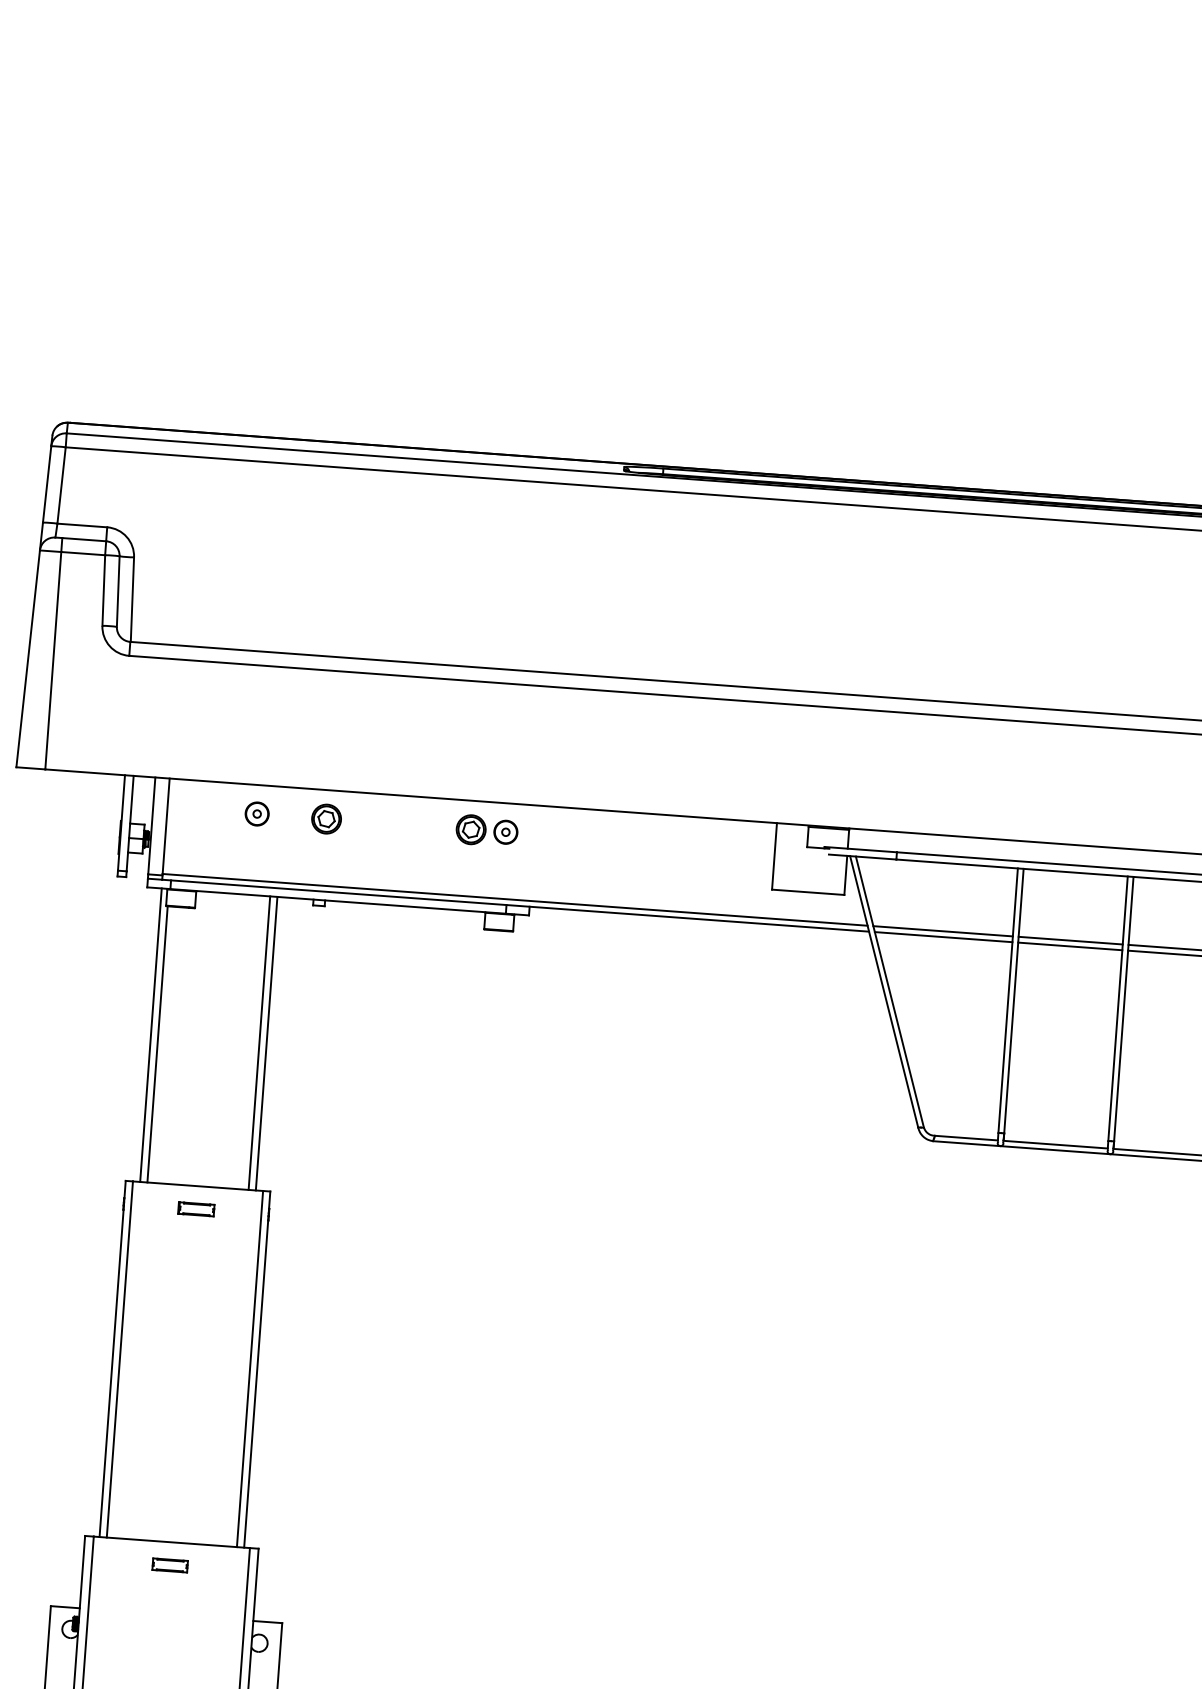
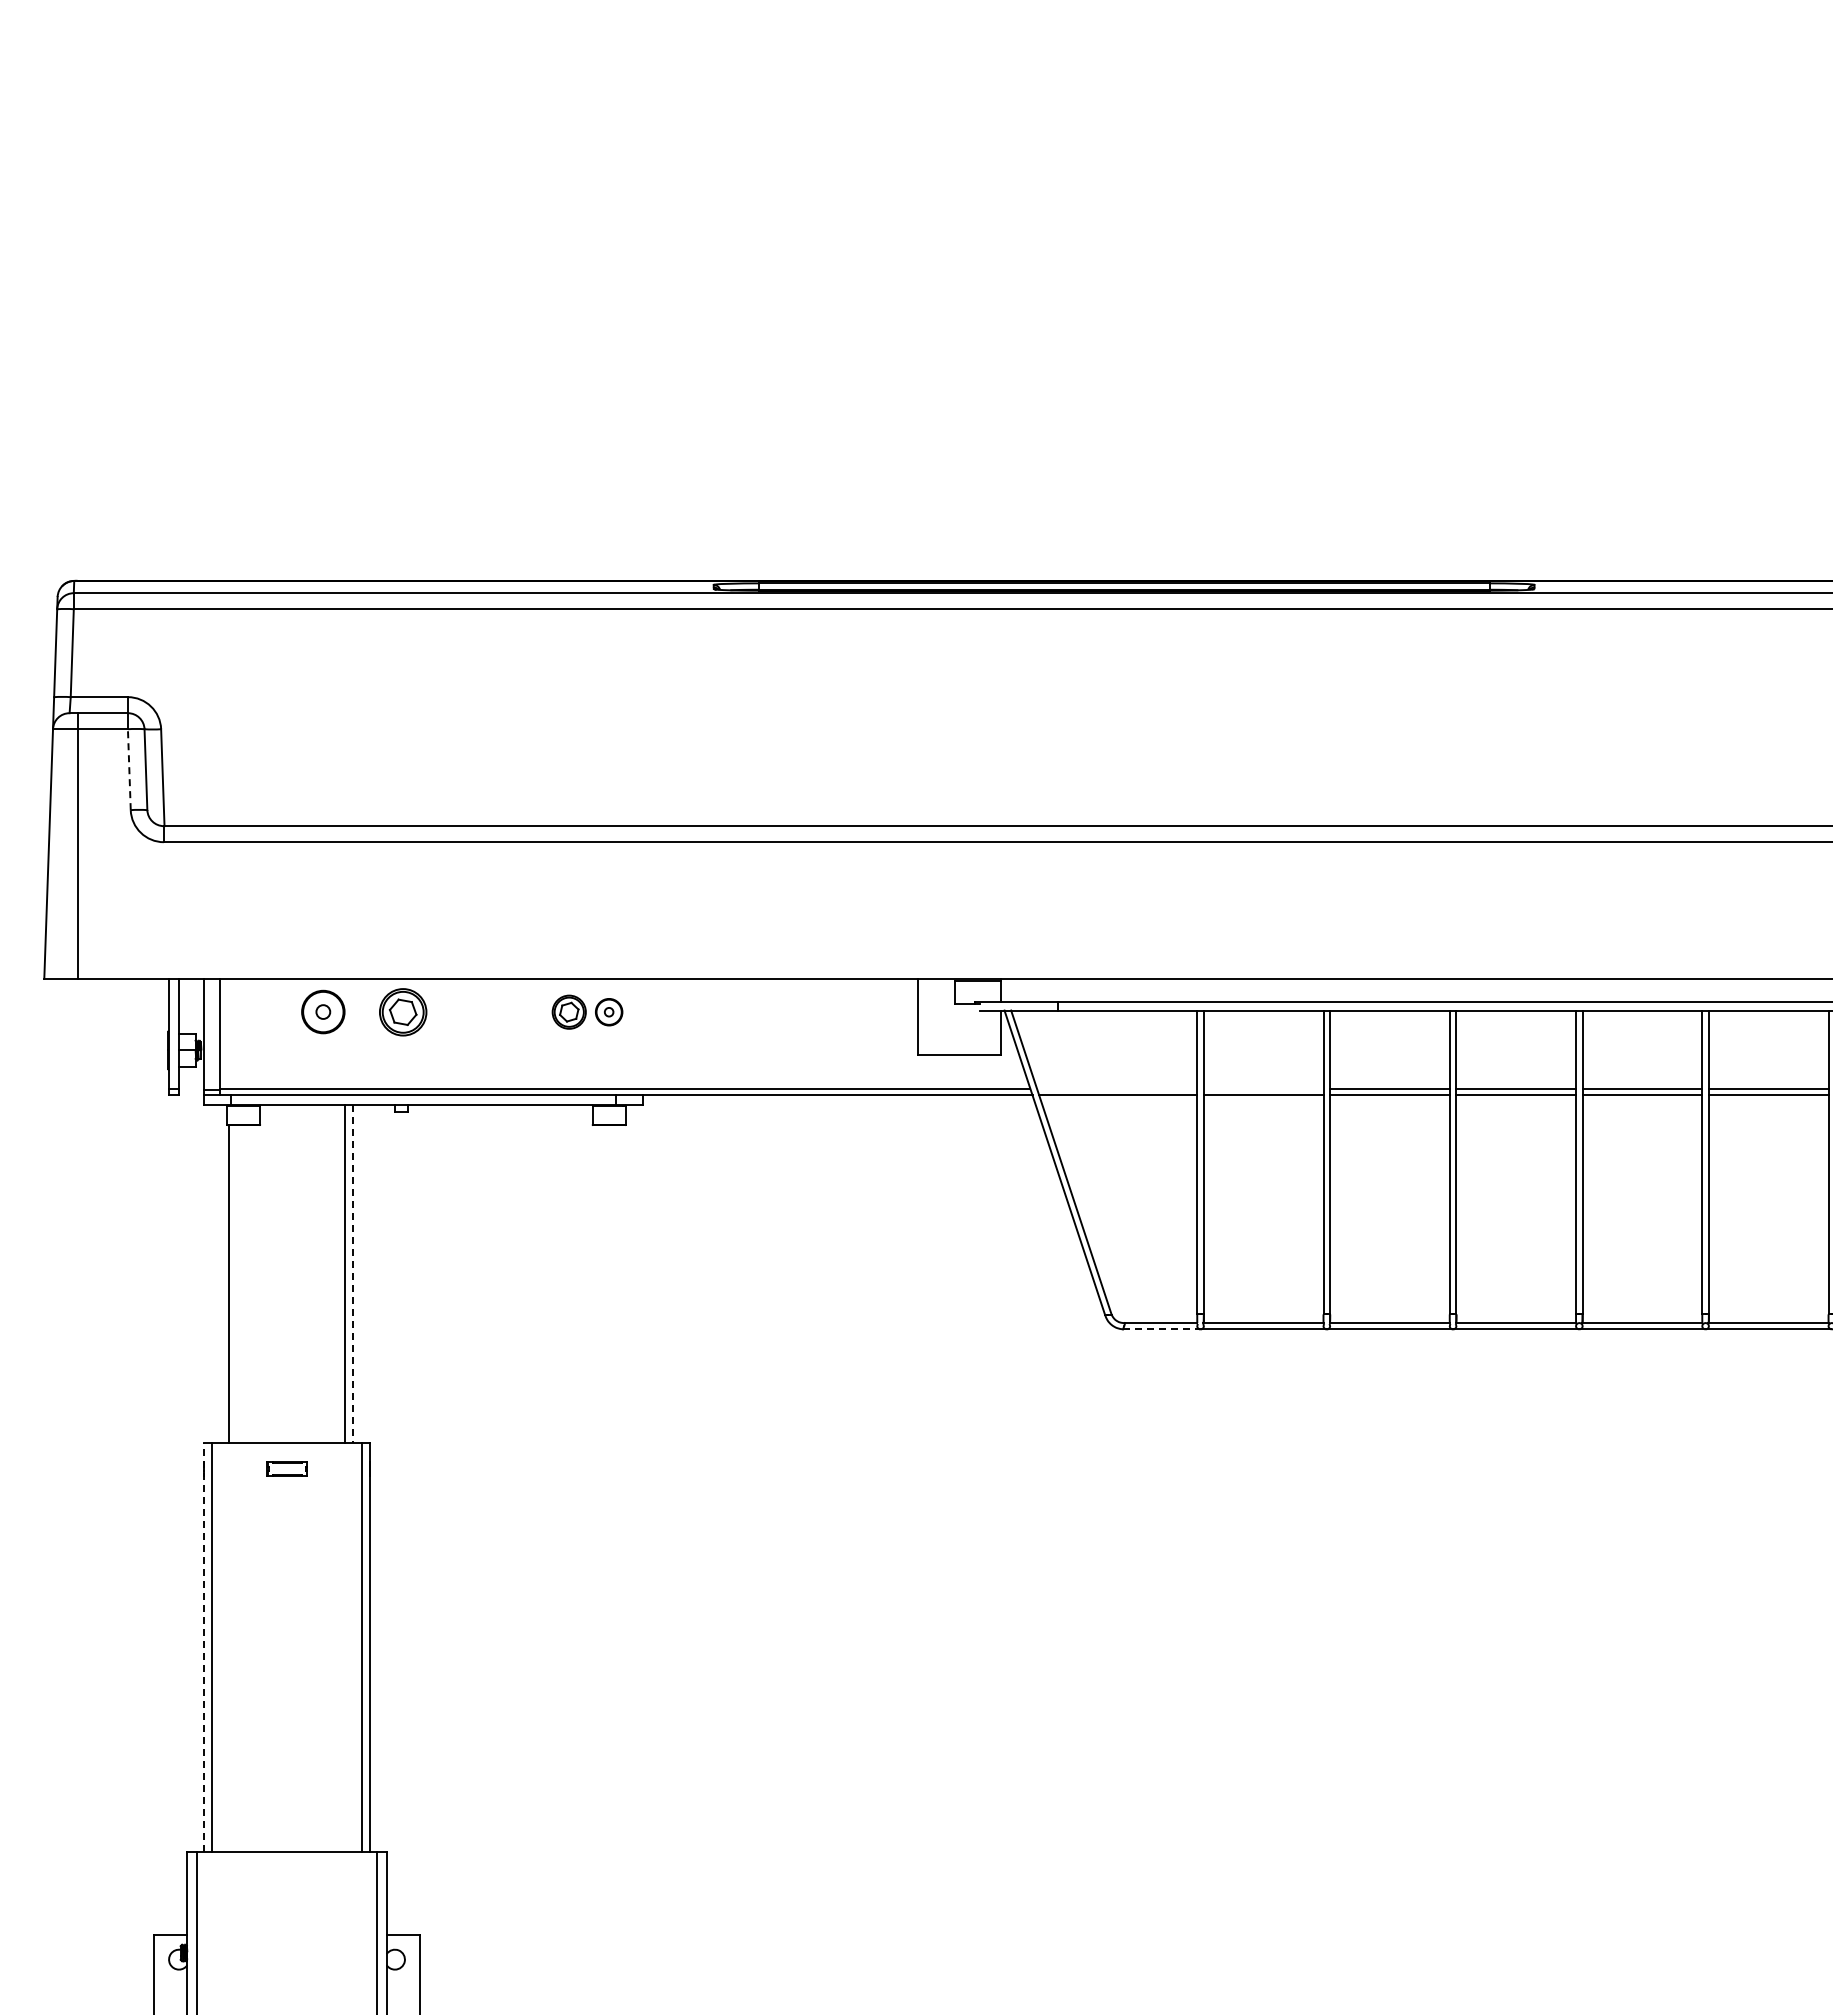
line: (103, 590) -> (129, 769), solid -> dashed
part: (257, 814) -> (323, 1012), size x1.6
part: (326, 818) -> (402, 1011), size x1.4
line: (942, 931) -> (1116, 1088), removed
line: (1070, 940) -> (1263, 1088), removed
line: (150, 1034) -> (220, 1273), removed
line: (266, 1043) -> (353, 1273), solid -> dashed
line: (966, 1143) -> (1161, 1329), solid -> dashed
line: (112, 1359) -> (203, 1647), solid -> dashed
part: (169, 1565) -> (286, 1878), removed

